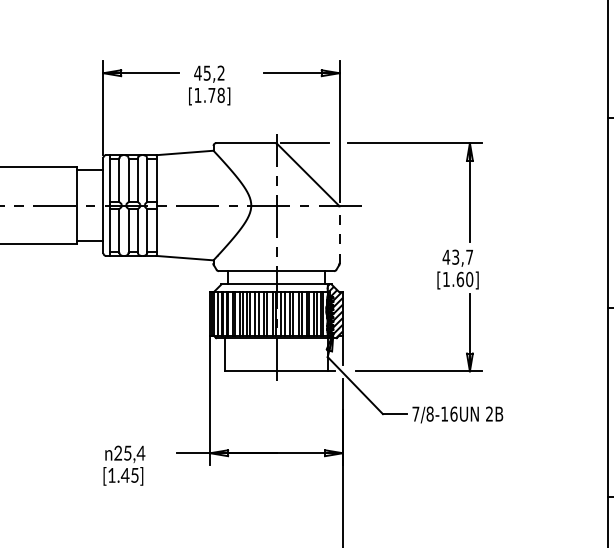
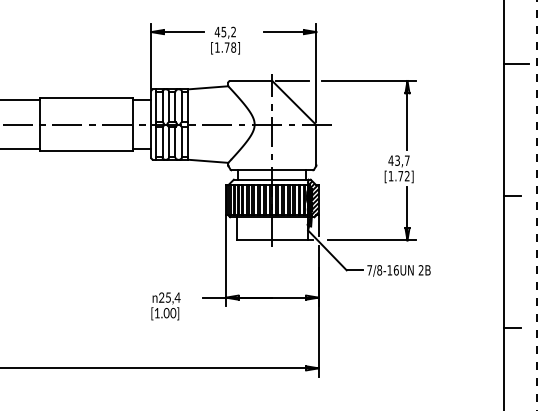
line: (339, 235) -> (316, 145), dashed -> solid
text: (464, 278) -> (403, 175), [1.60] -> [1.72]
text: (129, 475) -> (169, 313), [1.45] -> [1.00]

